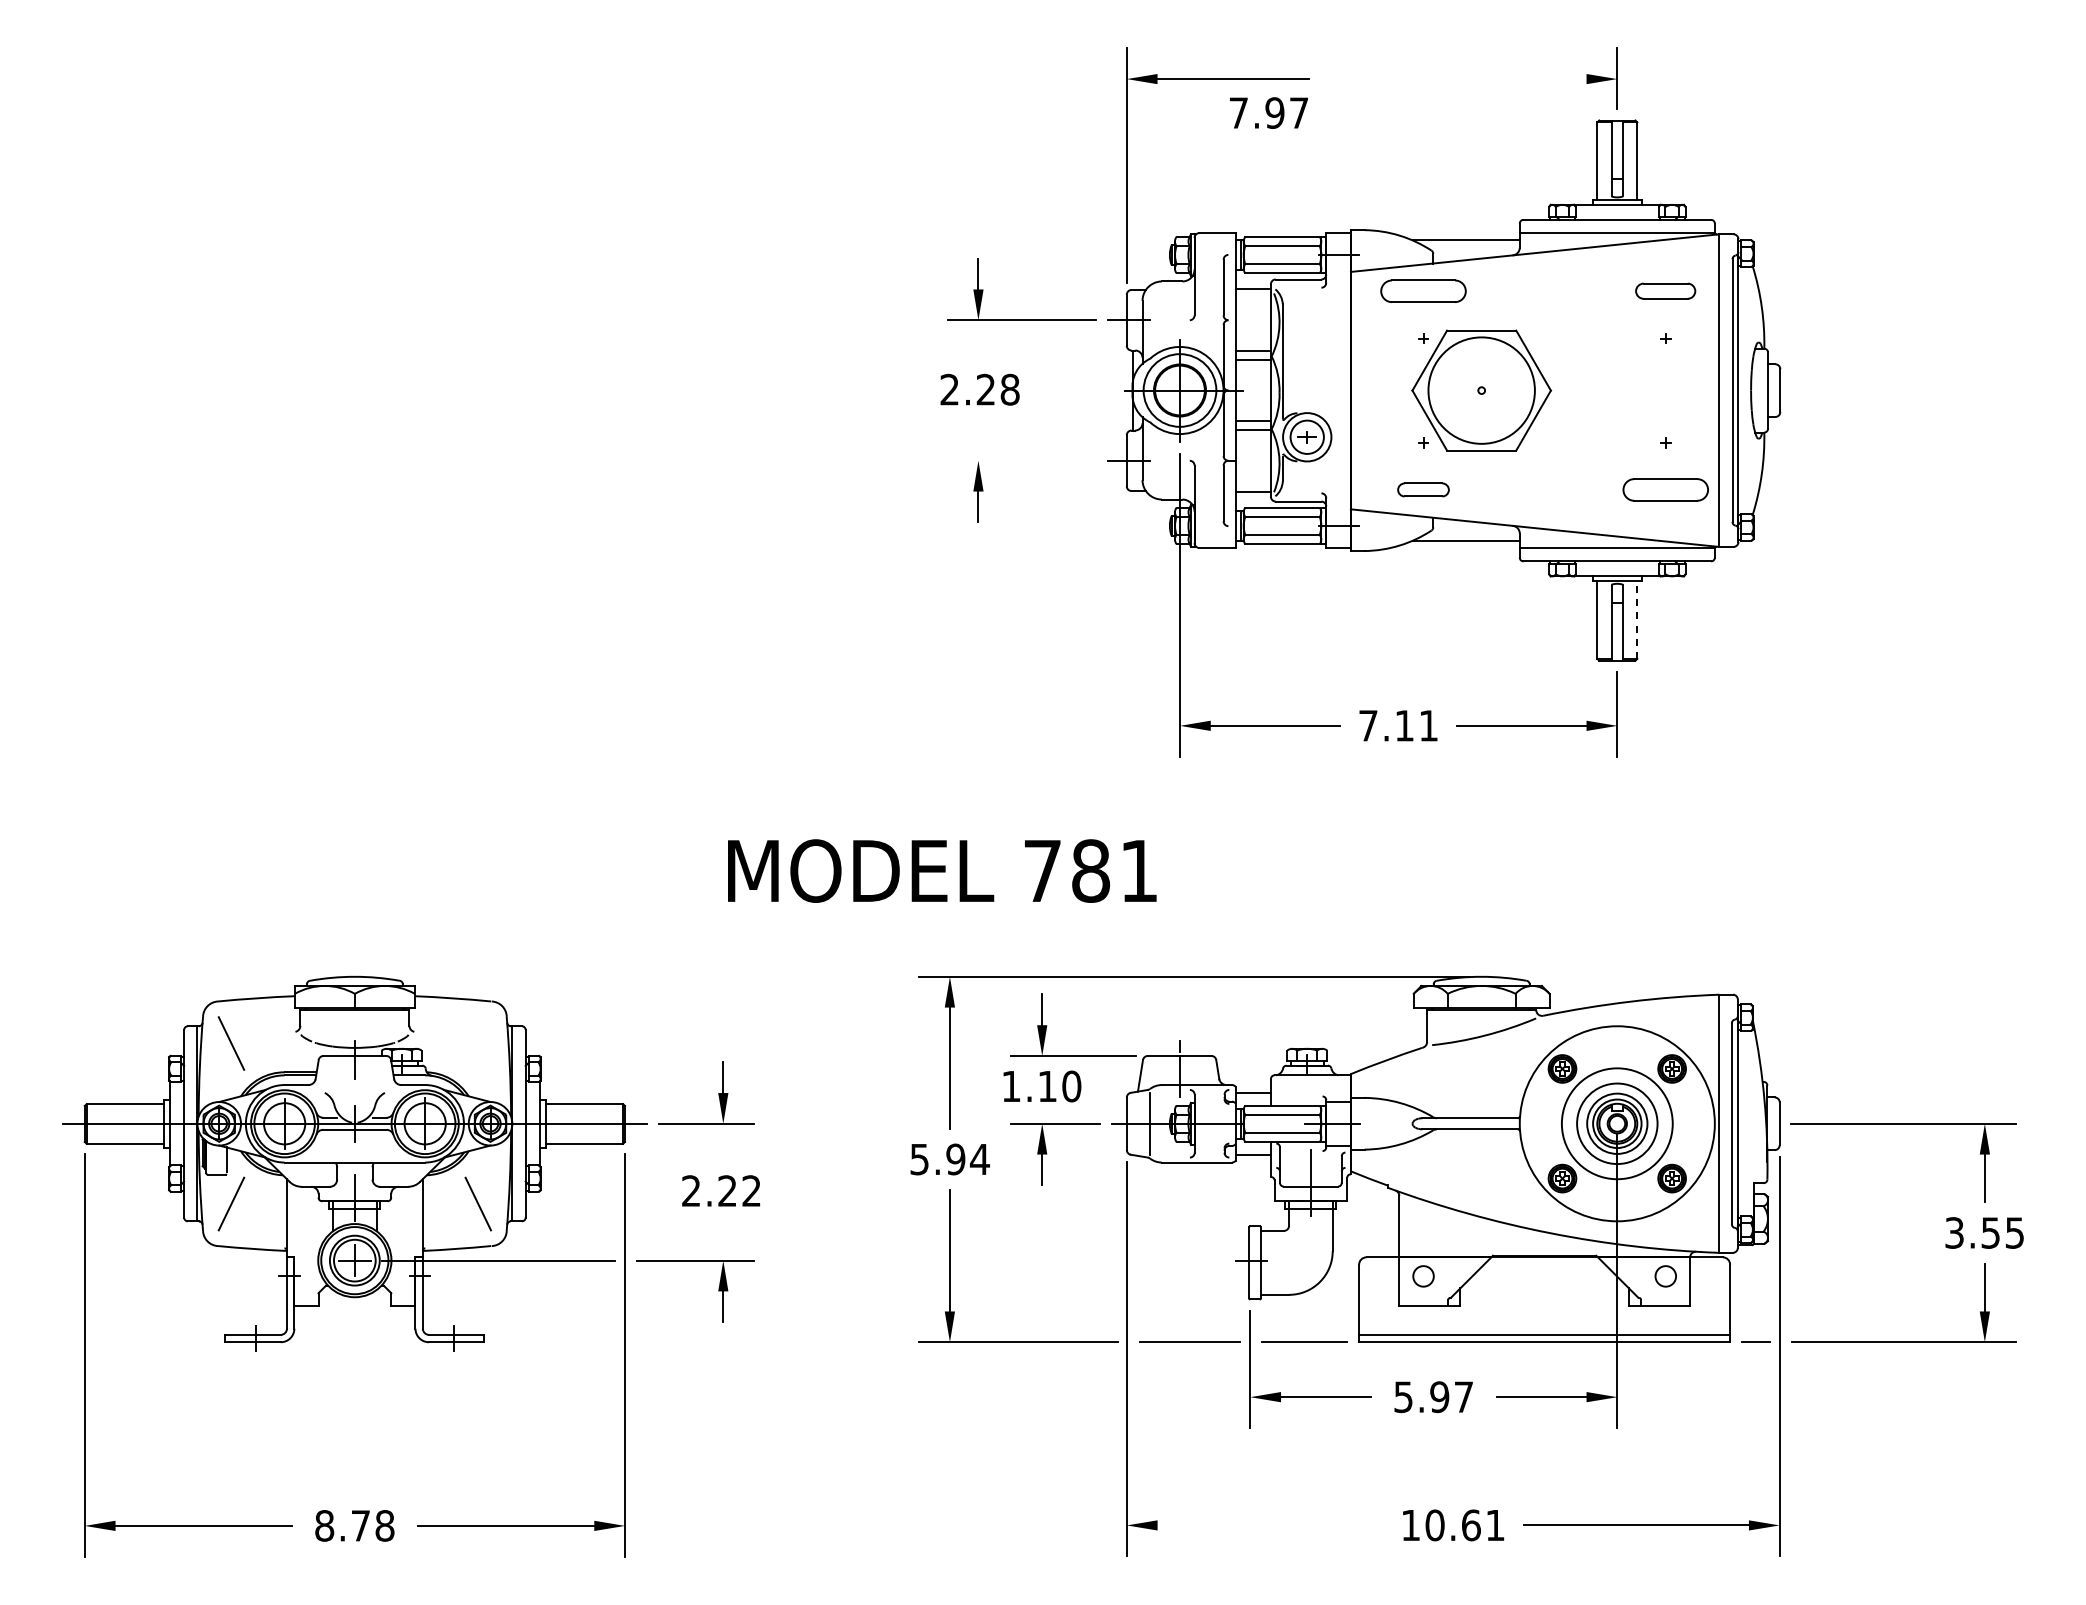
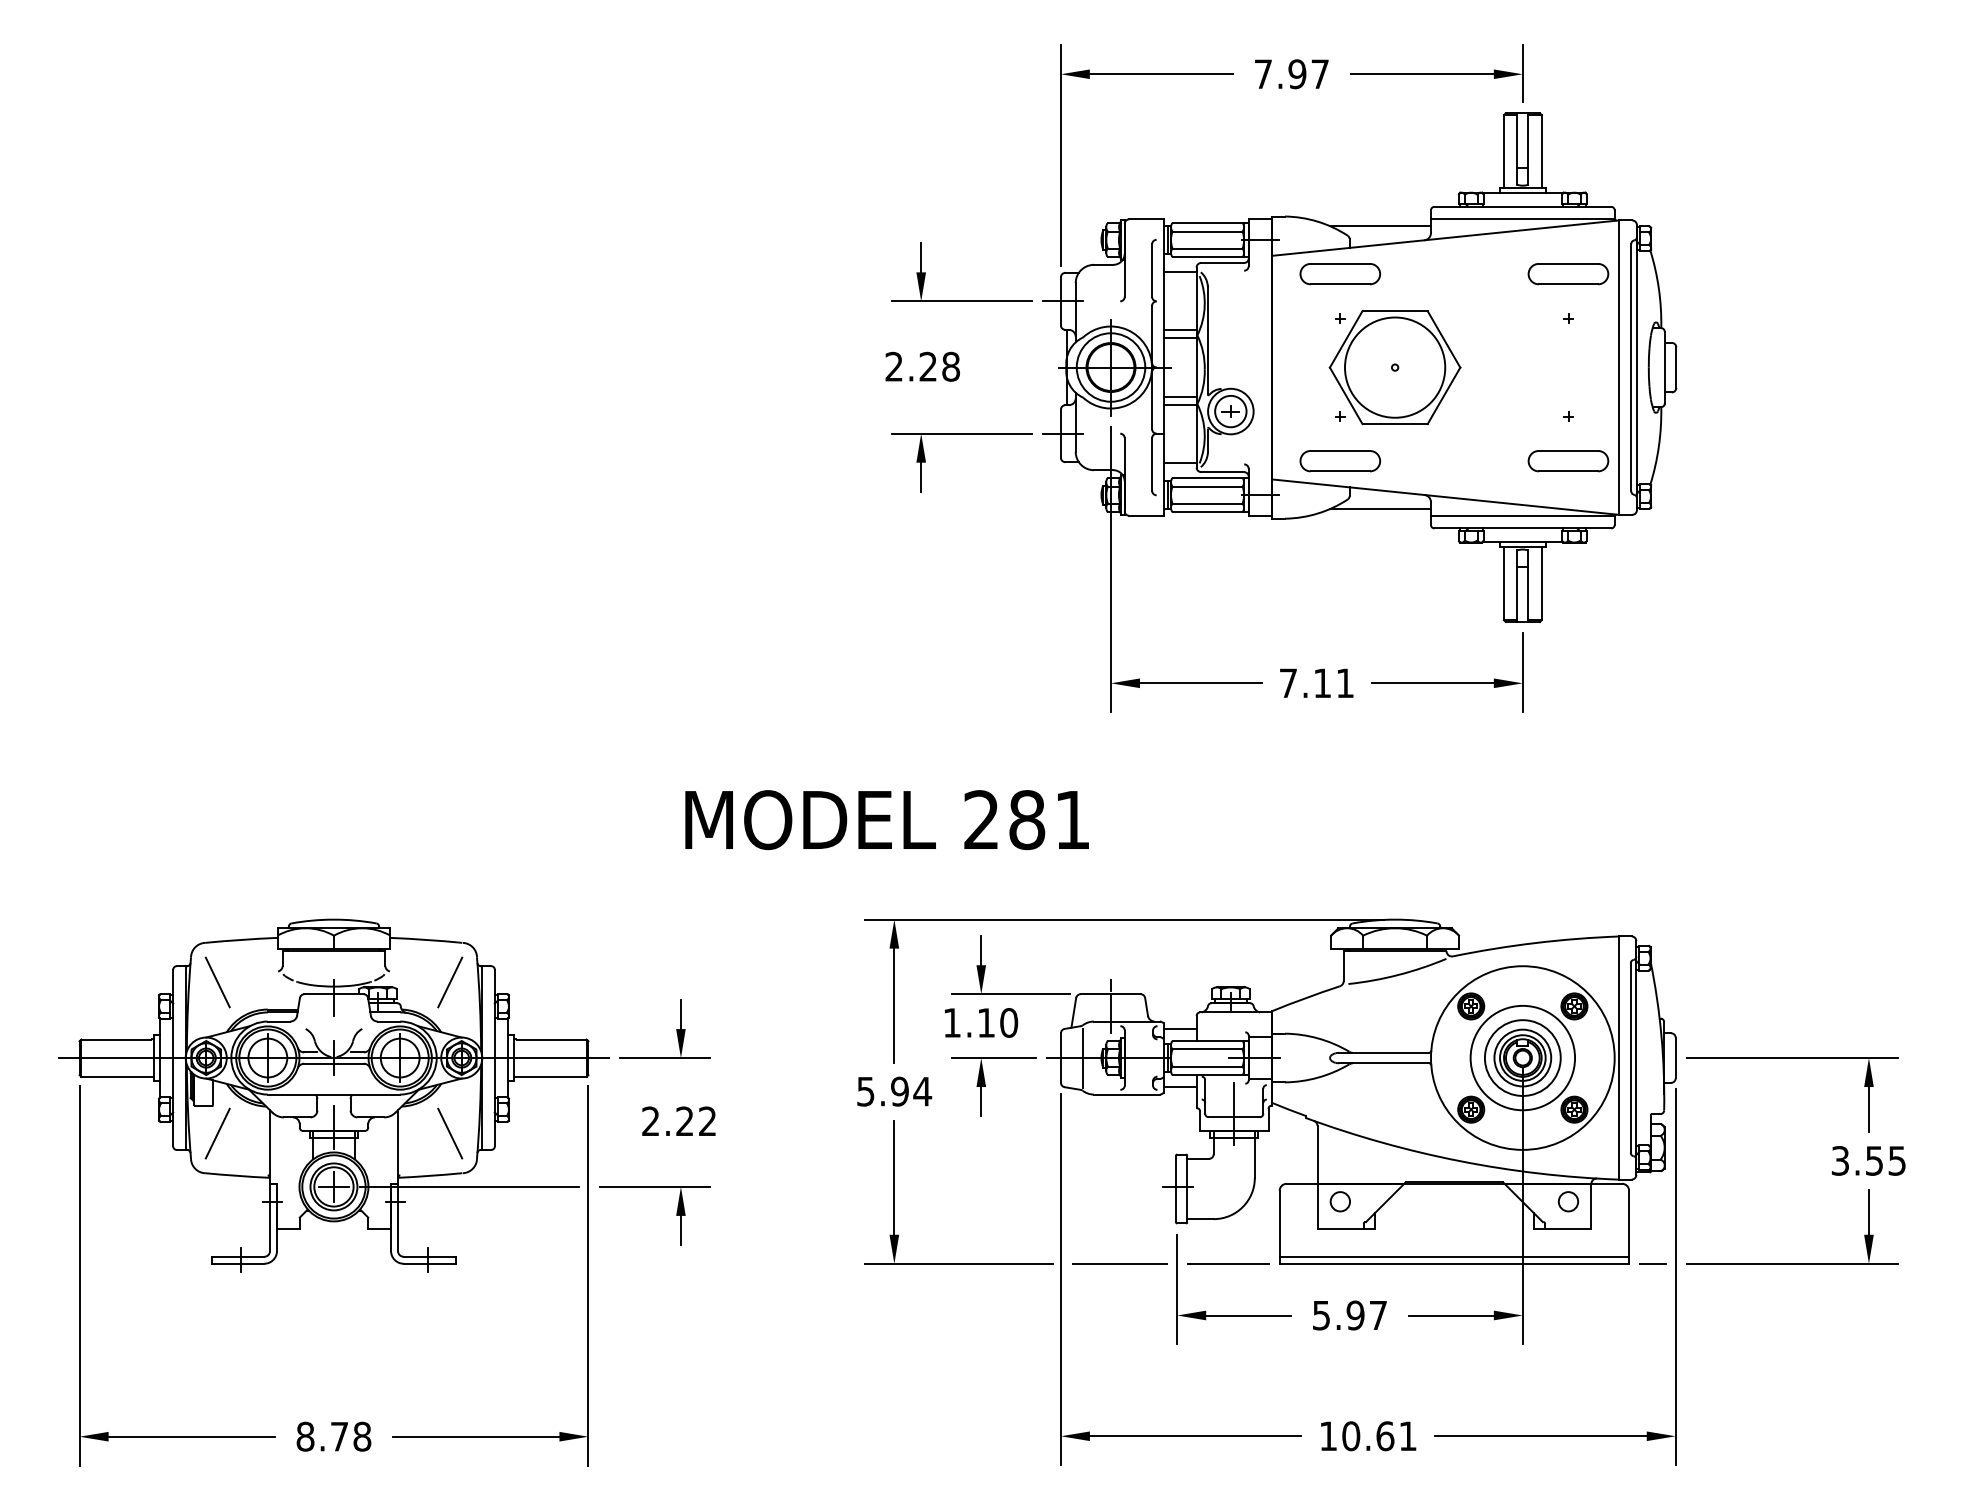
line: (1510, 79) -> (1422, 74), added
text: (1268, 112) -> (1291, 73), moved
part: (1665, 290) -> (1568, 273), size x1.43
line: (1021, 460) -> (961, 433), added
part: (1423, 489) -> (1340, 460), size x1.67
line: (1637, 620) -> (1541, 584), dashed -> solid
text: (1042, 870) -> (981, 819), 781 -> 281
line: (478, 1043) -> (450, 982), added
line: (1269, 1525) -> (1195, 1436), added

